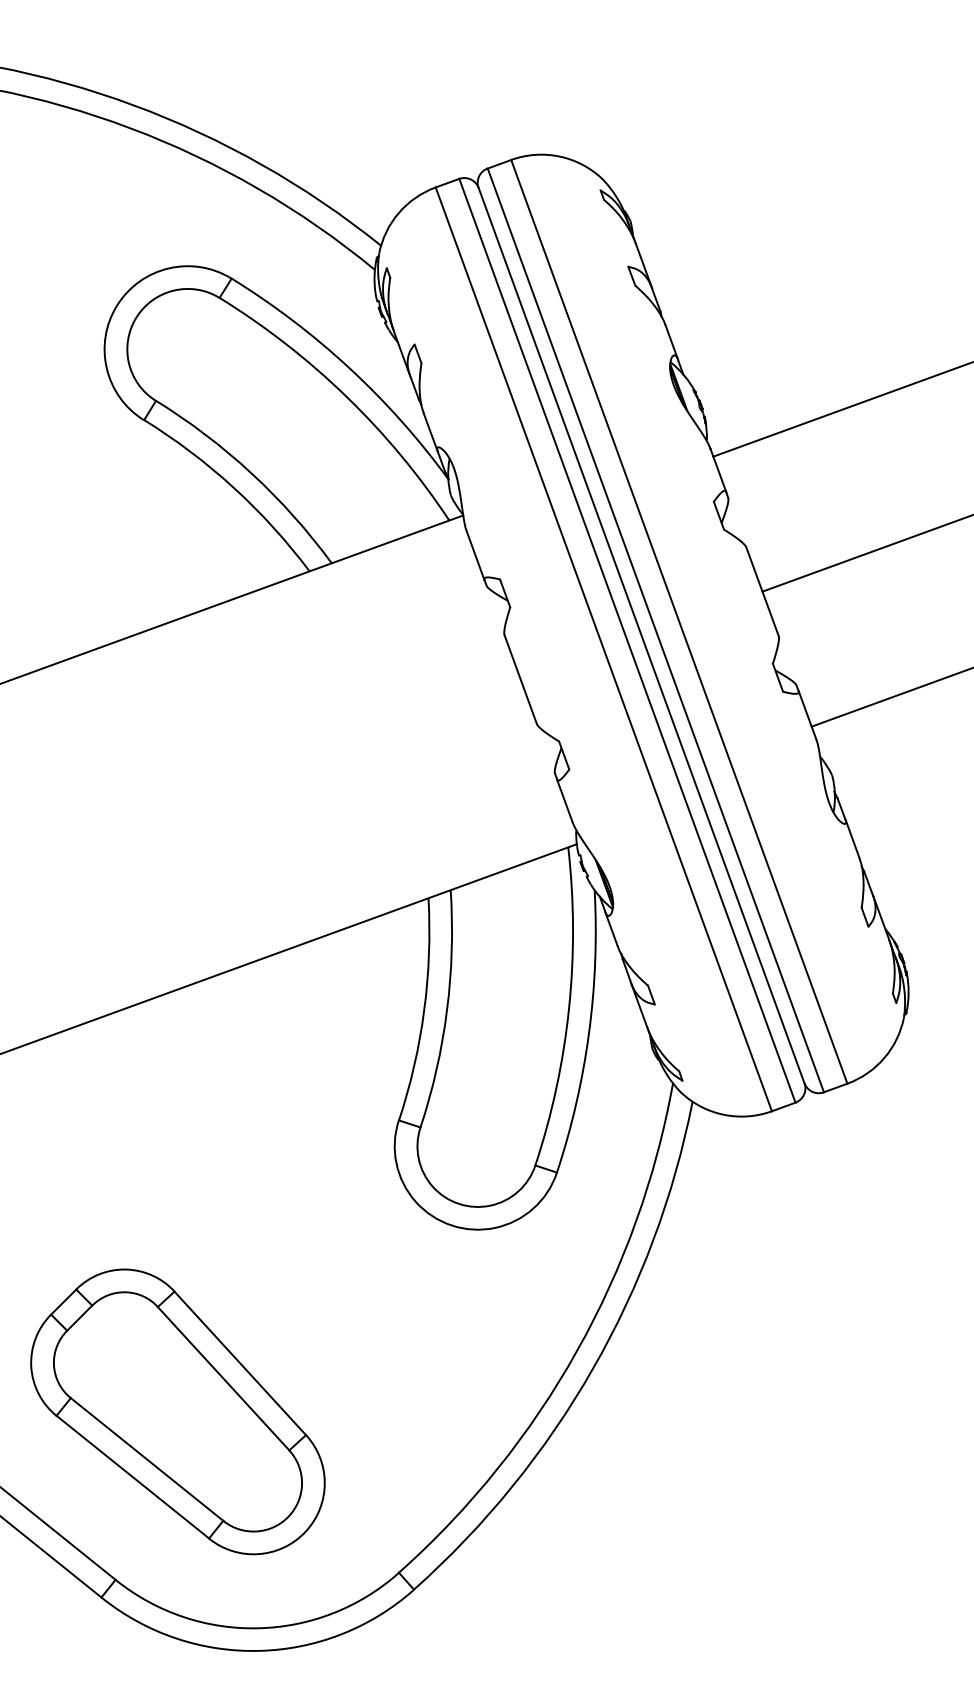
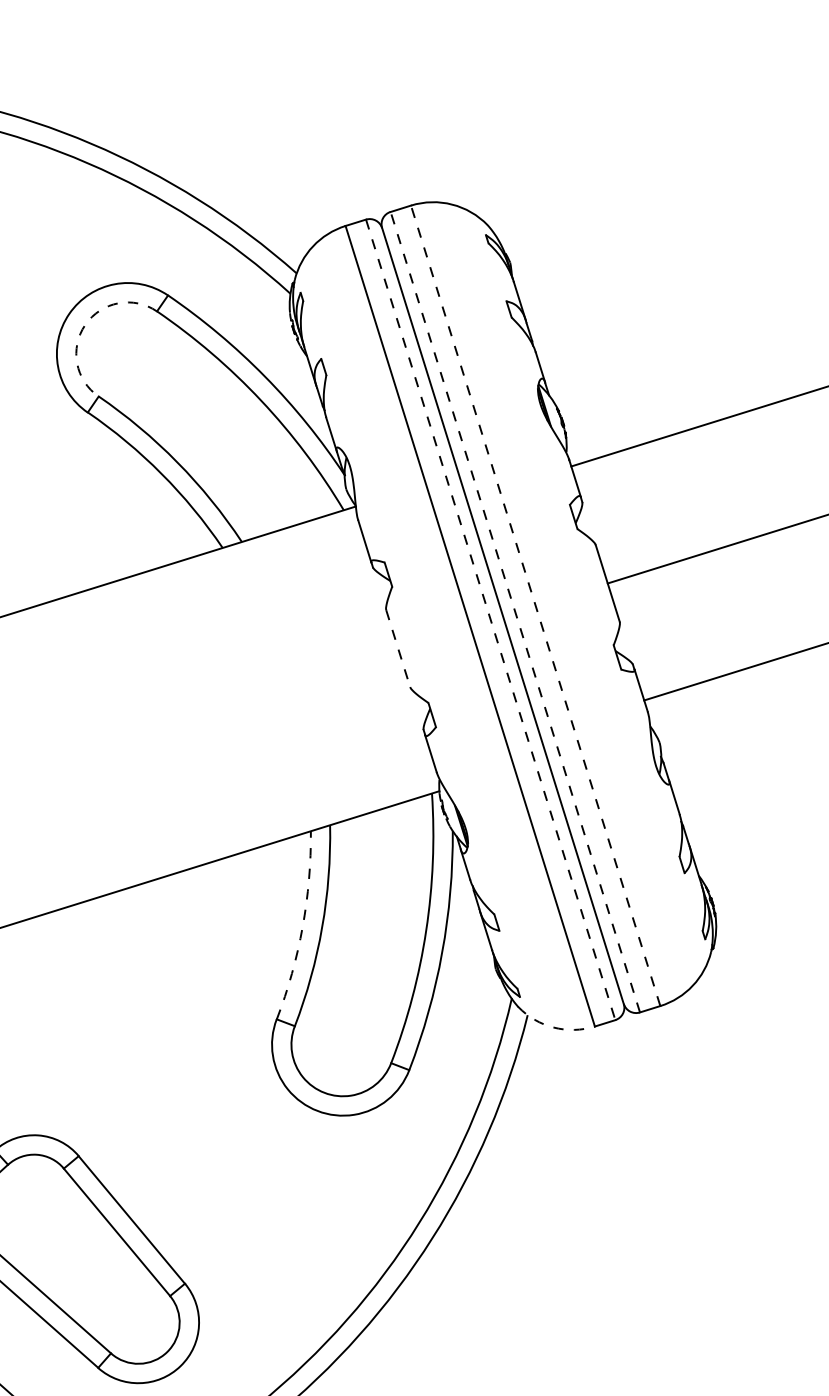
arc: (136, 317) -> (85, 324), solid -> dashed
line: (679, 621) -> (535, 605), solid -> dashed
line: (655, 629) -> (515, 611), solid -> dashed
line: (627, 640) -> (490, 619), solid -> dashed
line: (520, 680) -> (398, 649), solid -> dashed
arc: (424, 1010) -> (302, 926), solid -> dashed
arc: (723, 1114) -> (553, 1027), solid -> dashed

